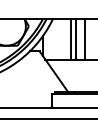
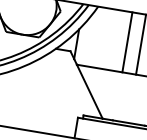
line: (71, 39) -> (120, 41), removed

